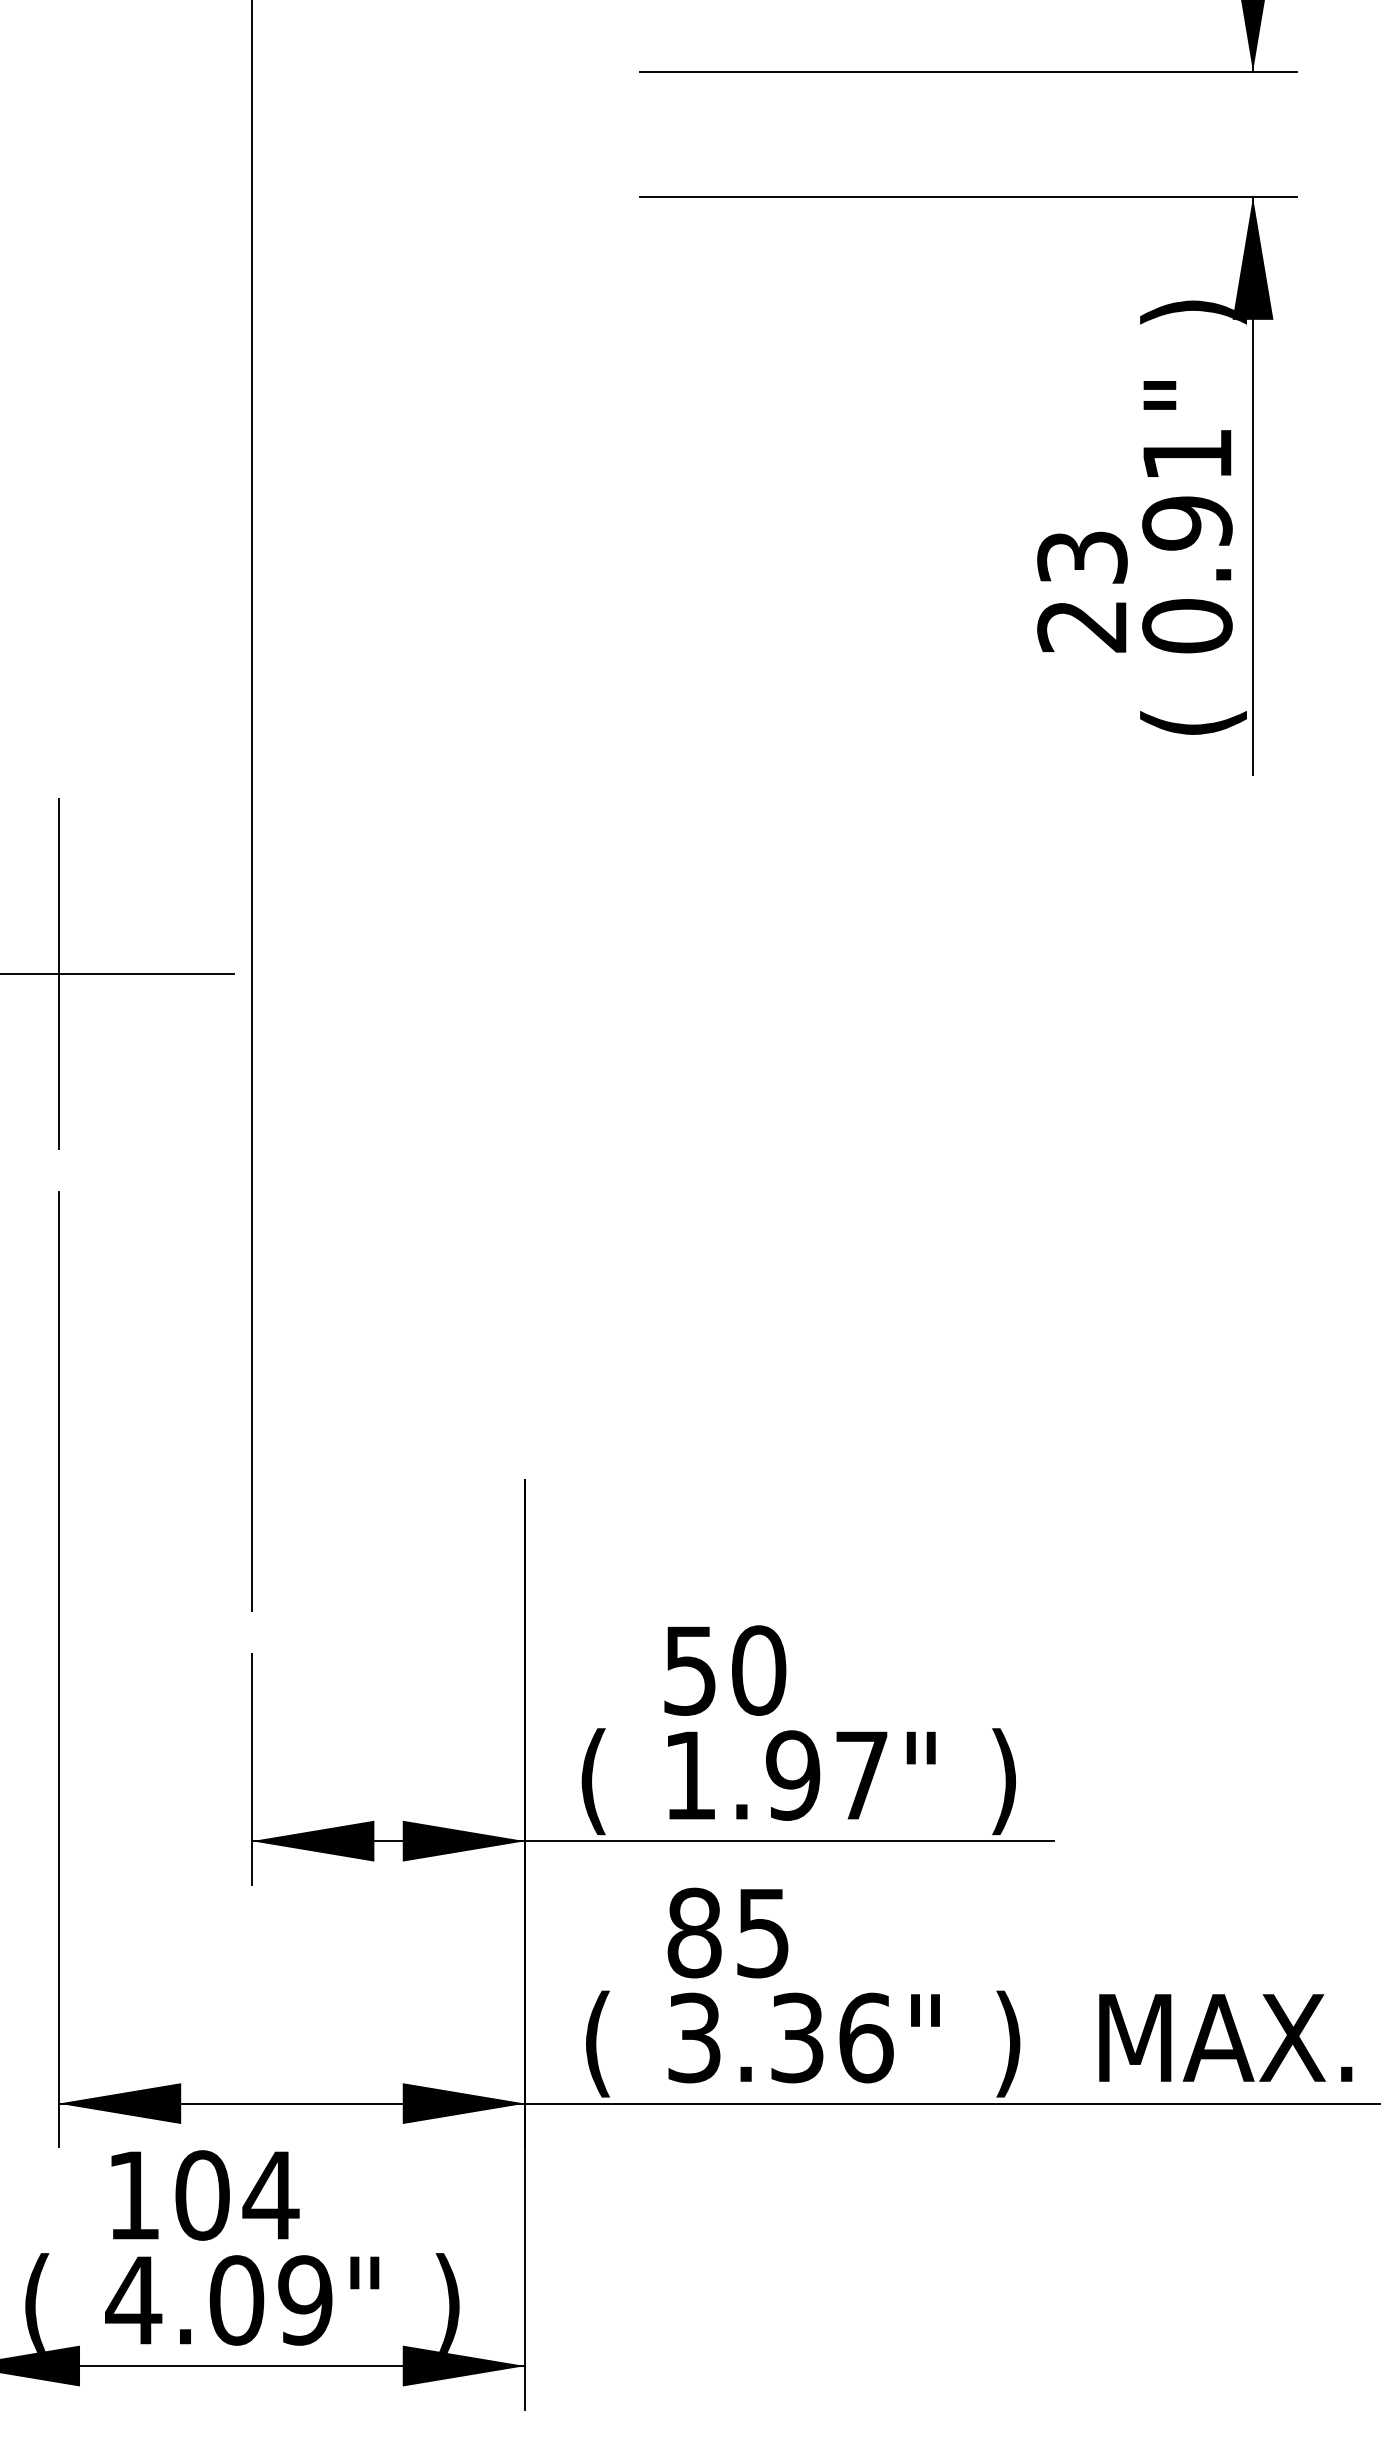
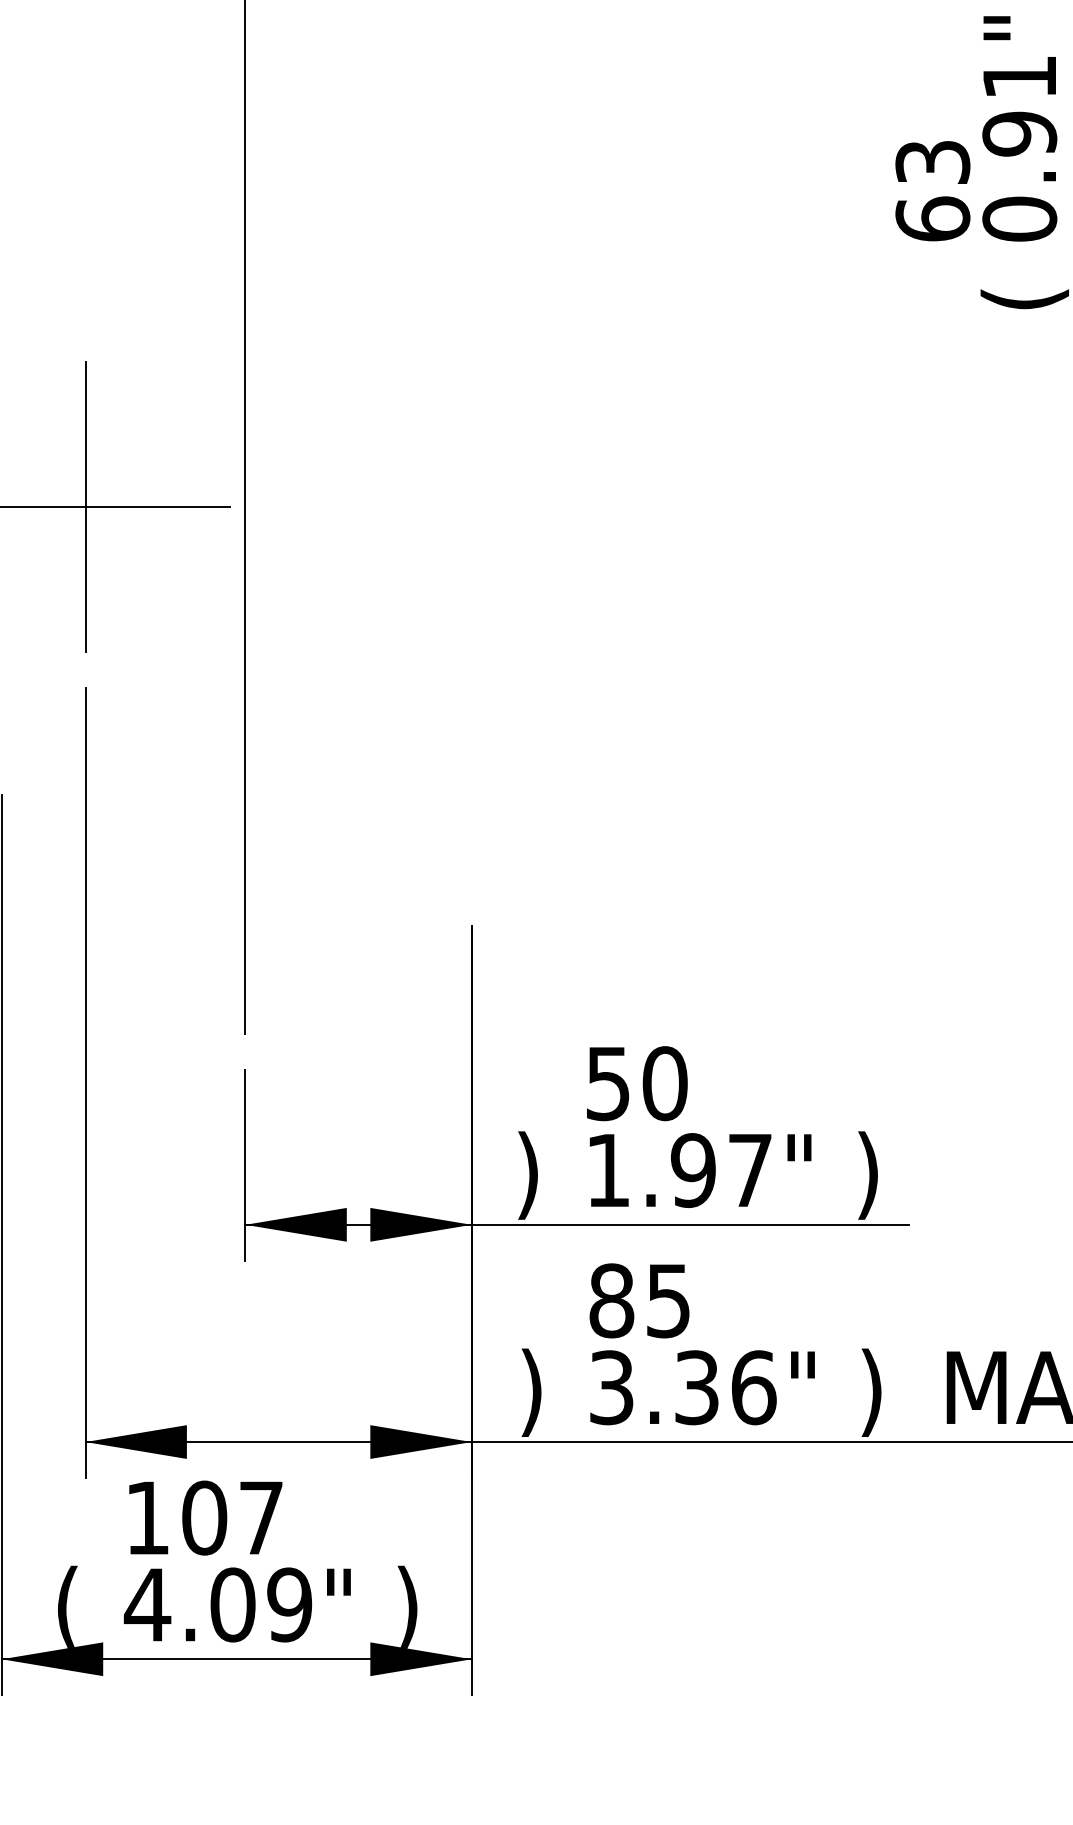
text: (1082, 625) -> (932, 218), 23 -> 63
text: (593, 1781) -> (528, 1175), ( -> )
text: (597, 2043) -> (531, 1392), ( -> )
text: (270, 2195) -> (260, 1518), 104 -> 107

